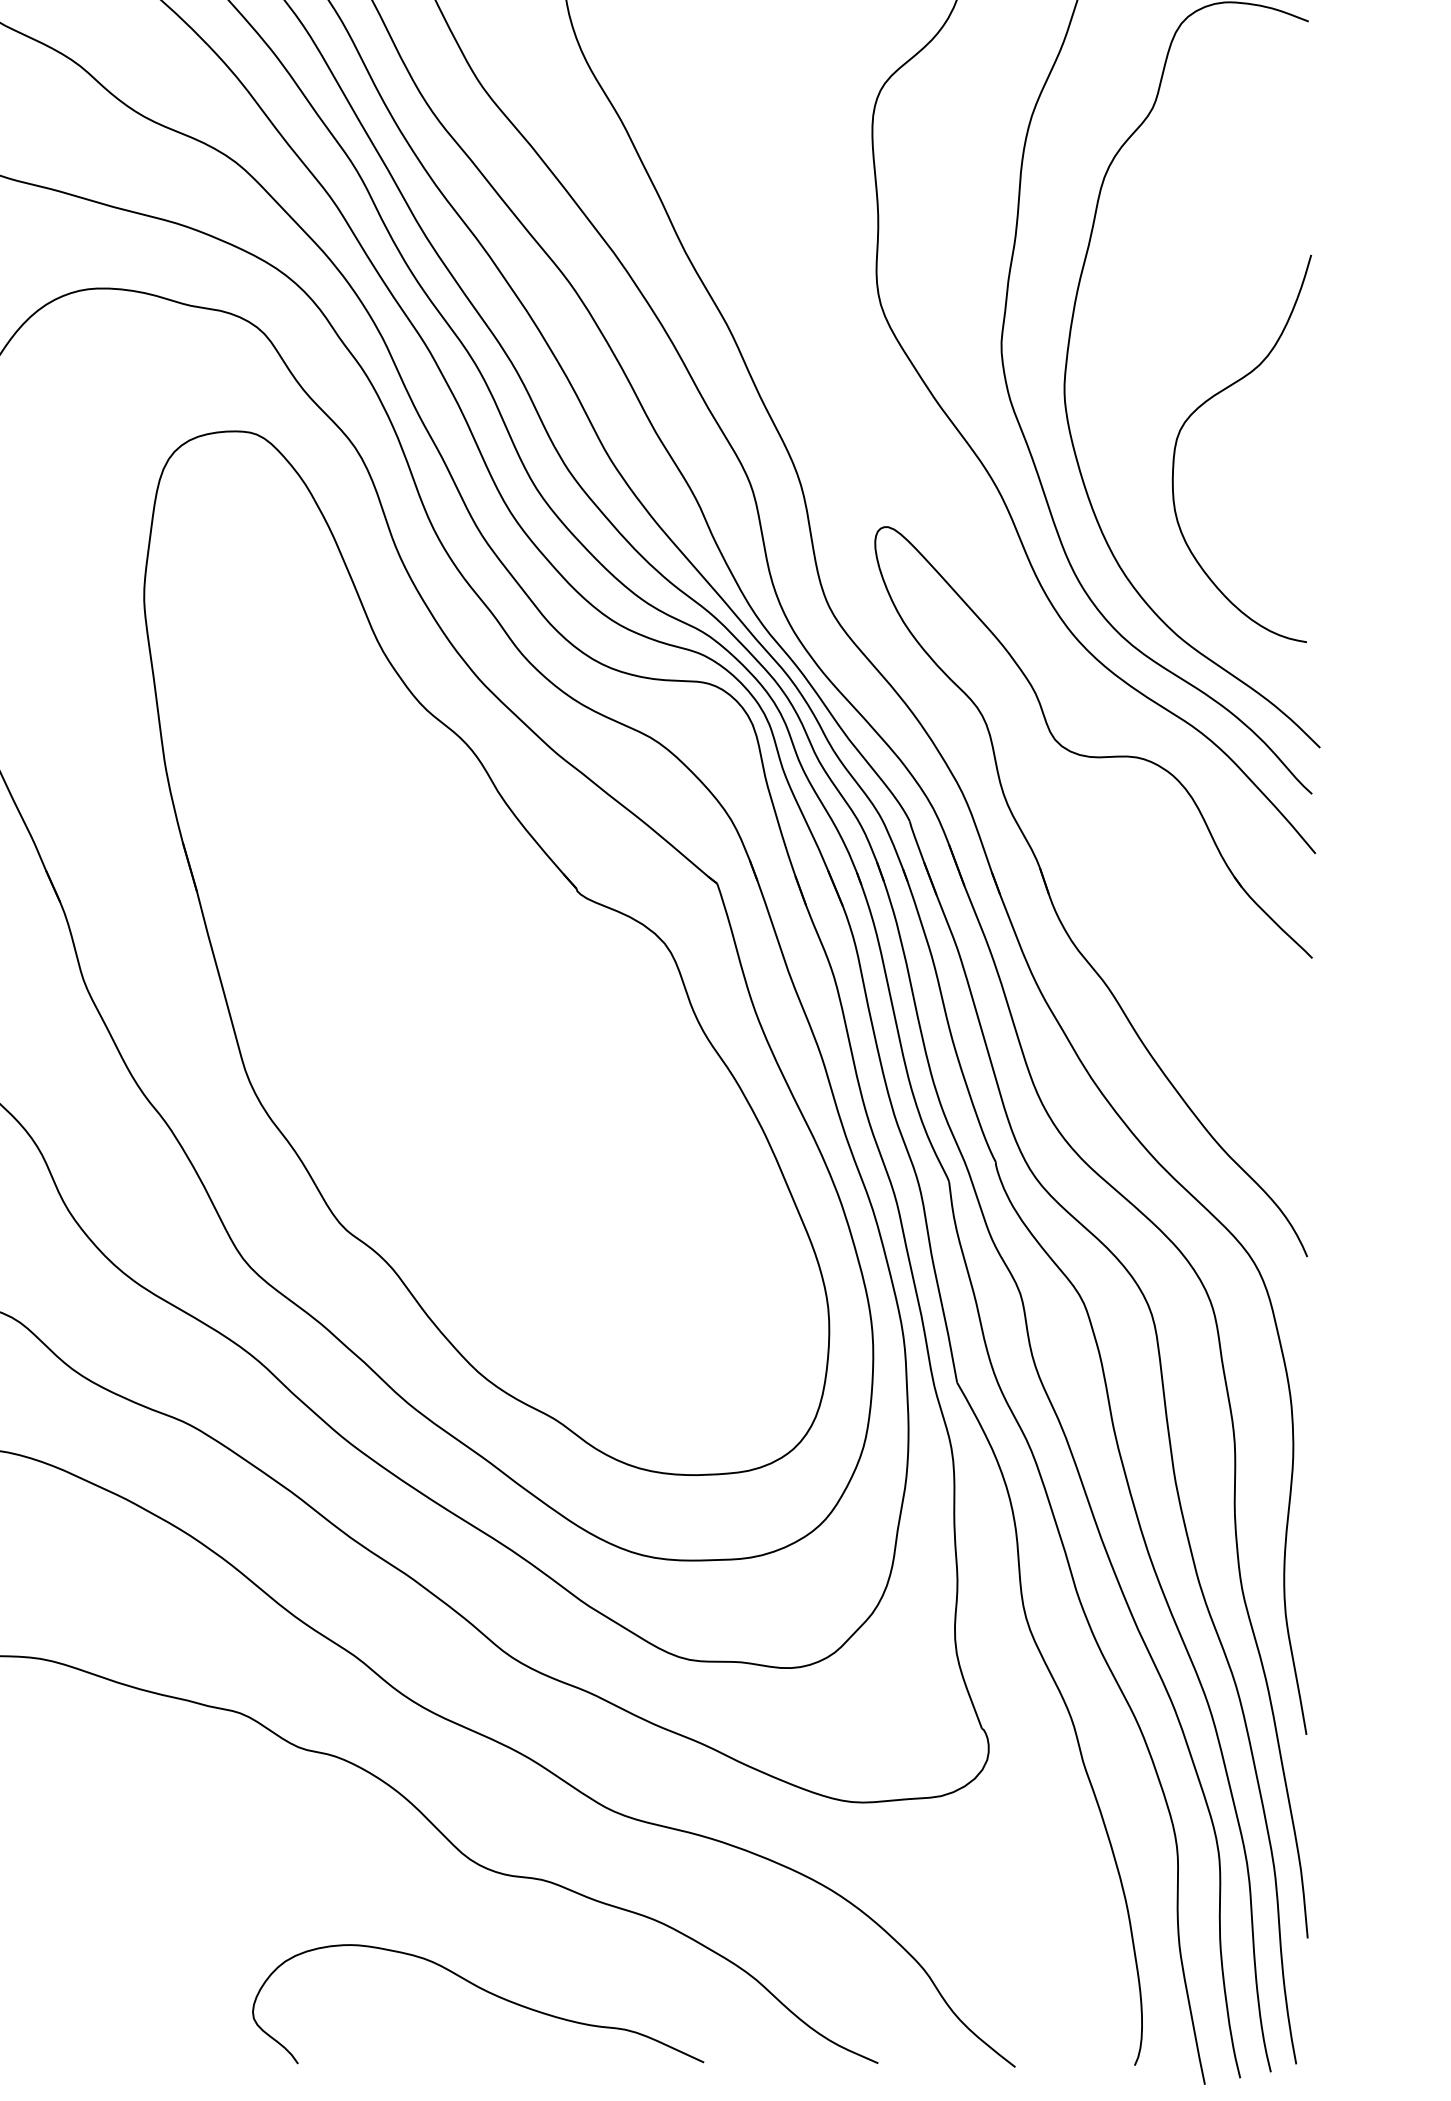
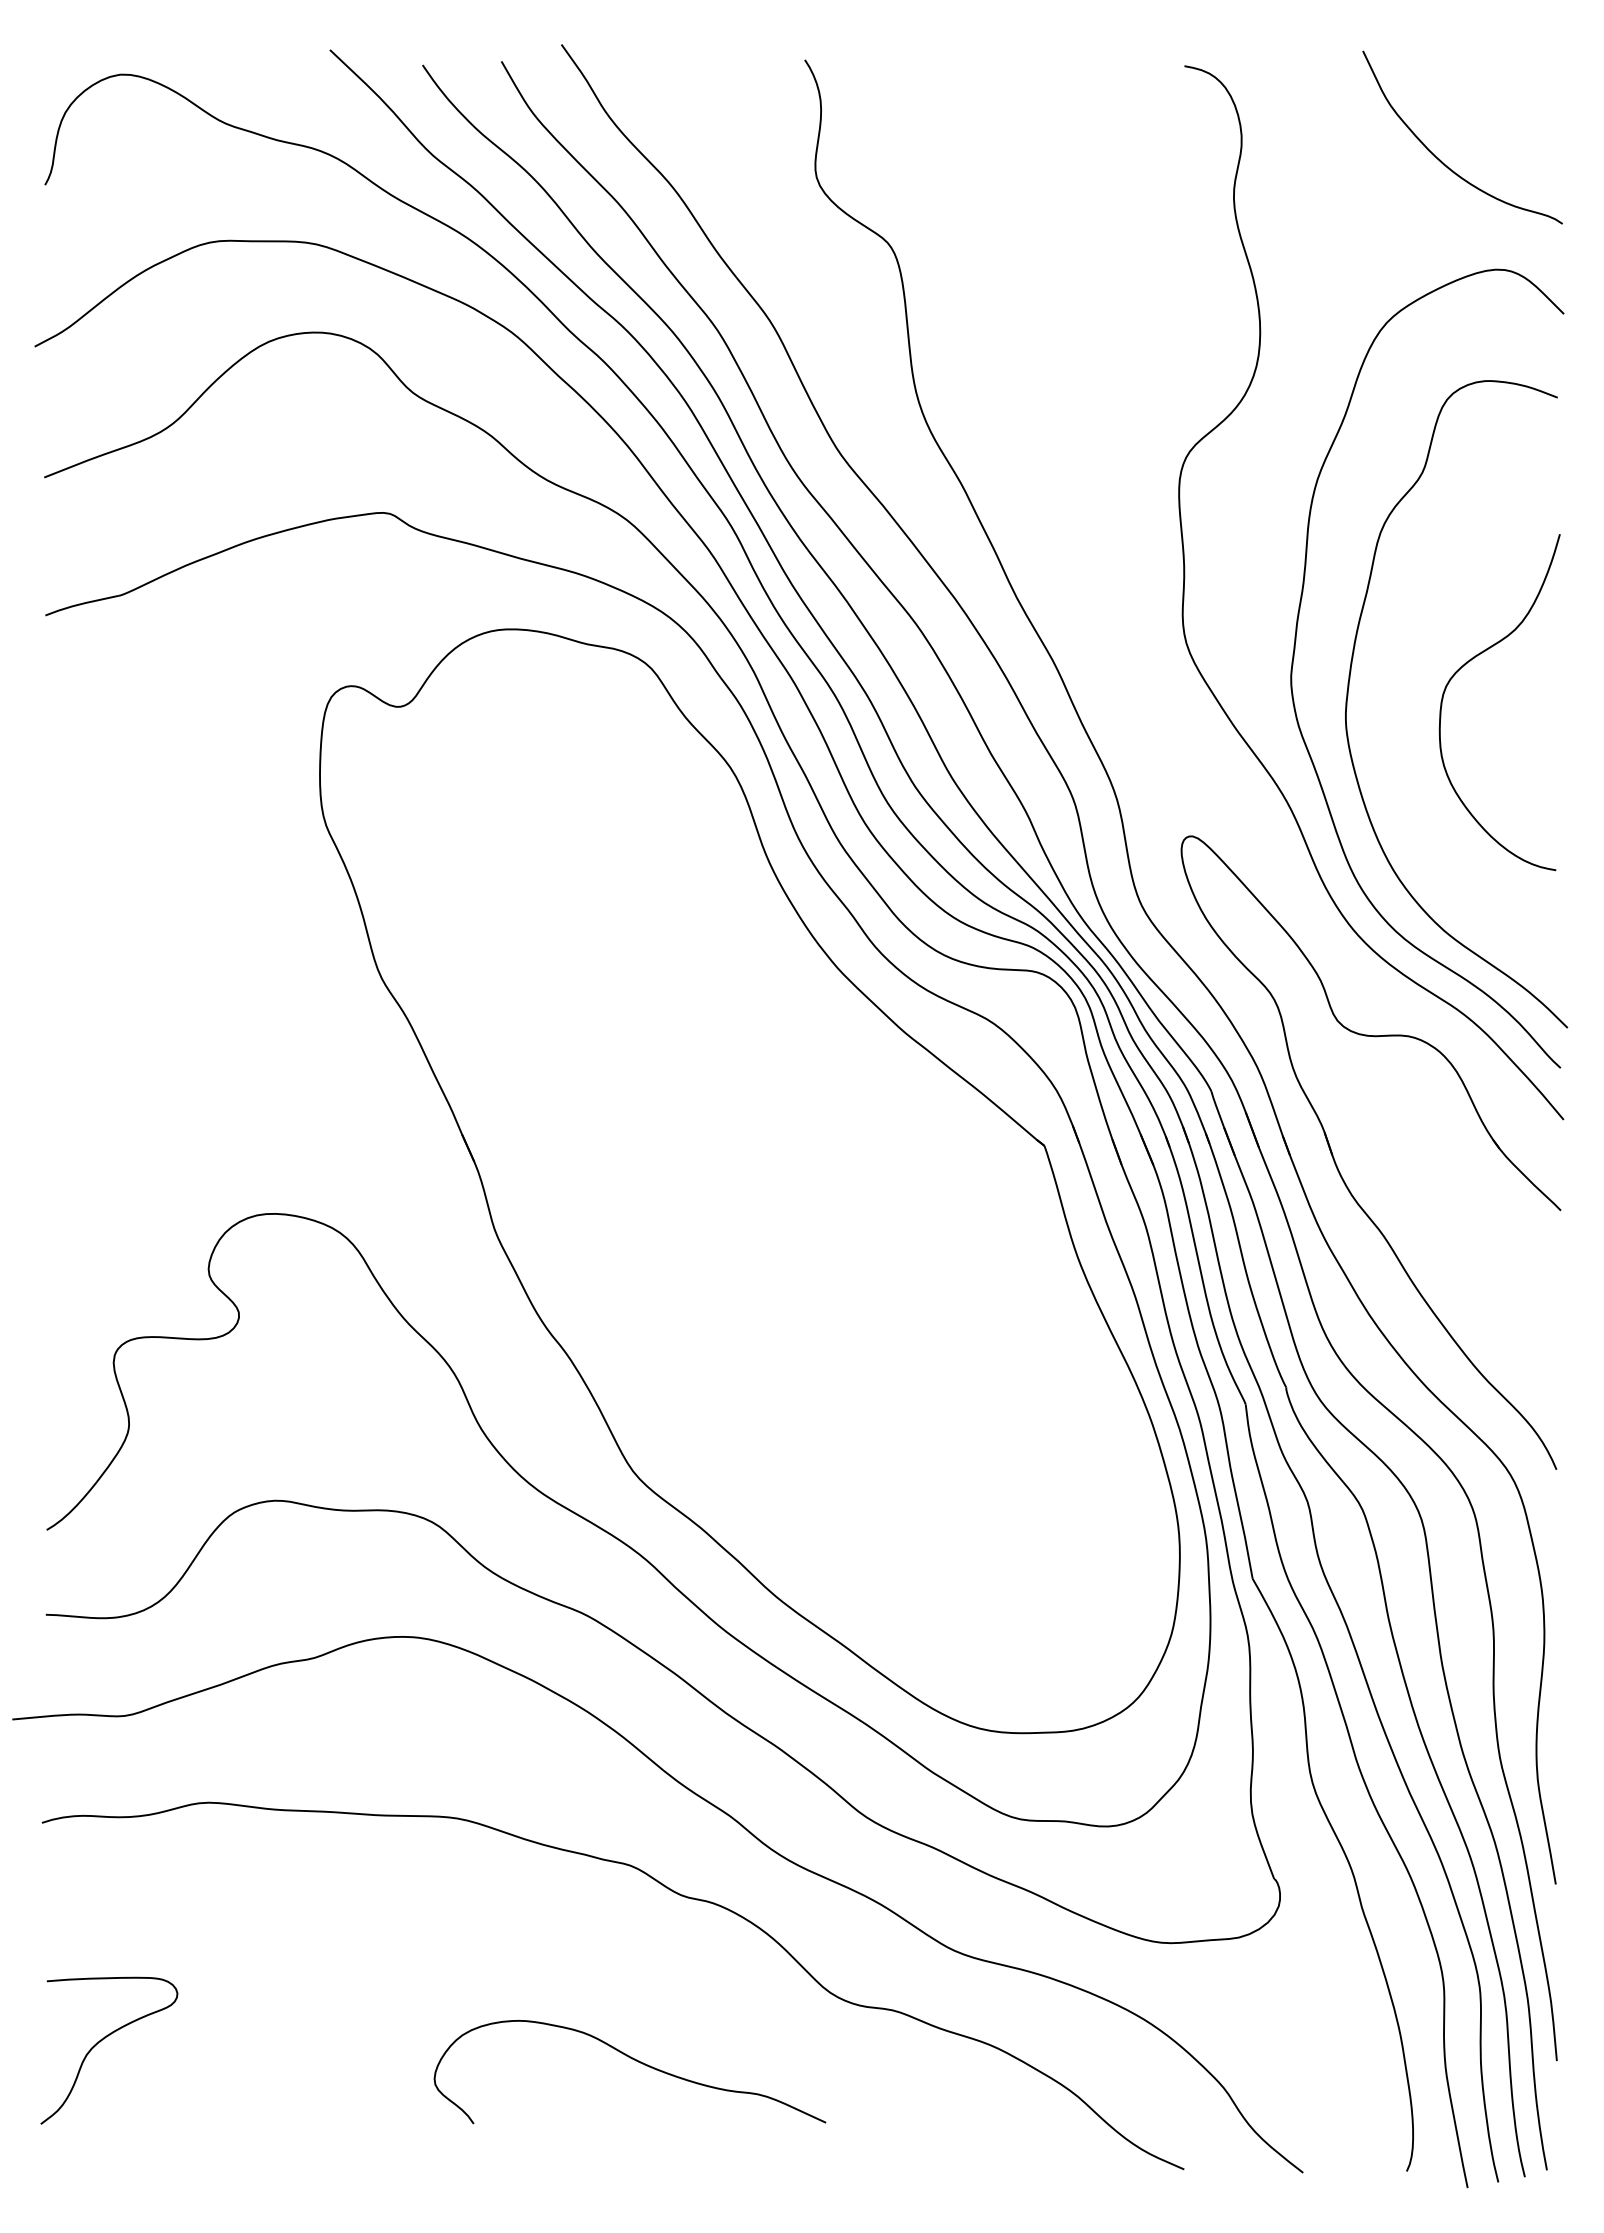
curve: (1201, 407) -> (1464, 666), moved
part: (486, 952) -> (844, 1205), removed
curve: (483, 1990) -> (634, 2060), moved

